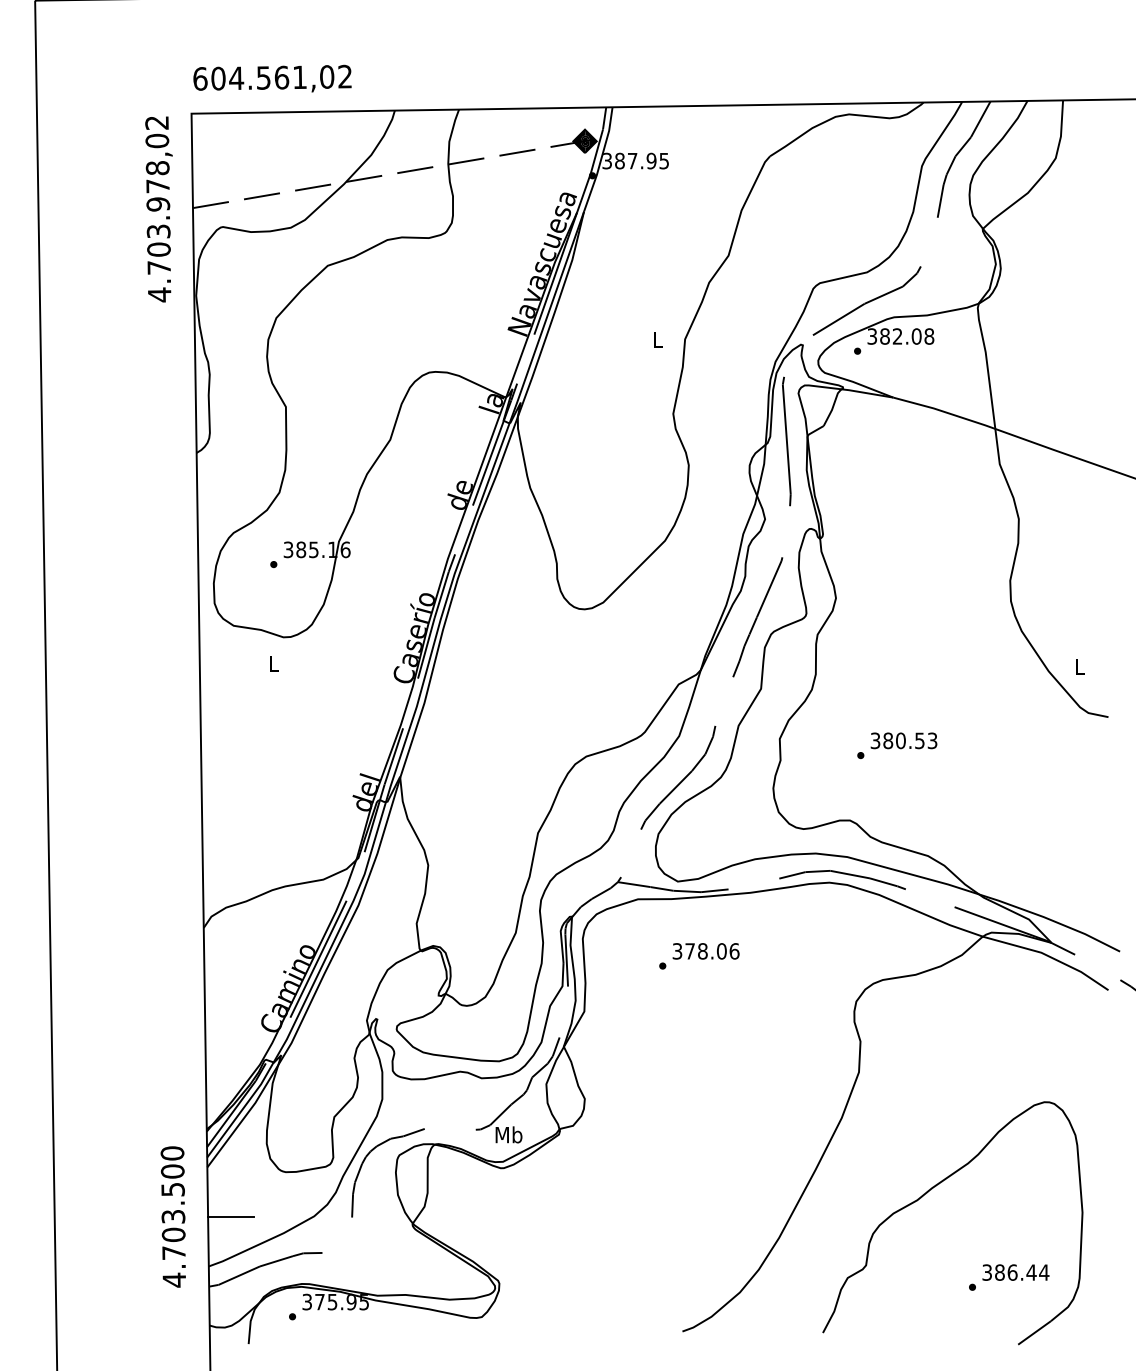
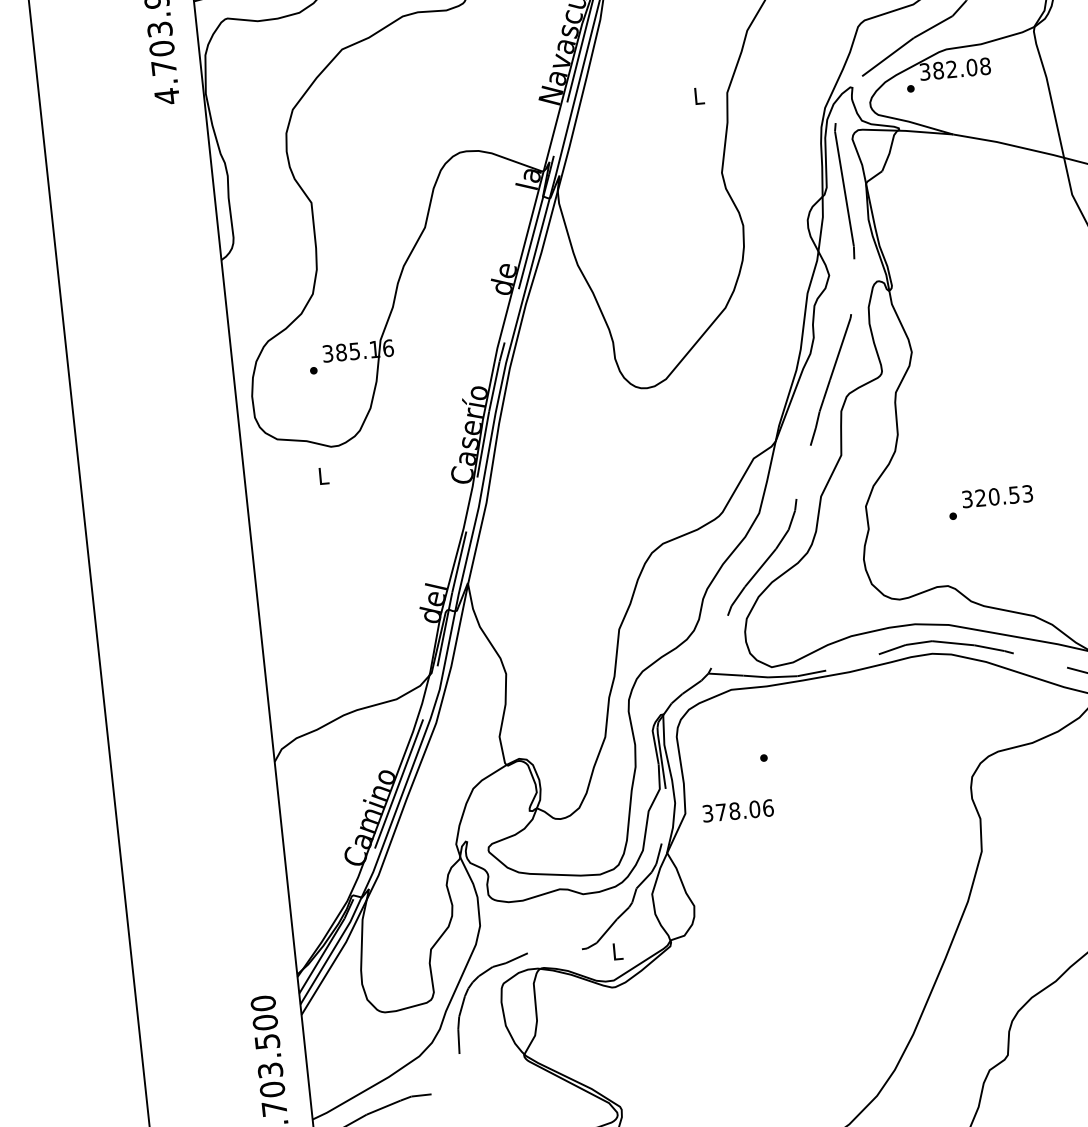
text: (888, 740) -> (981, 497), 380.53 -> 320.53
text: (705, 951) -> (737, 811), moved
text: (508, 1134) -> (616, 951), Mb -> L
line: (231, 1216) -> (331, 1064), removed

